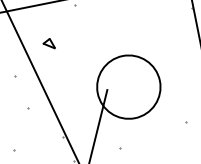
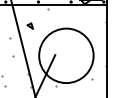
circle: (128, 86) -> (66, 55), size x1.67

